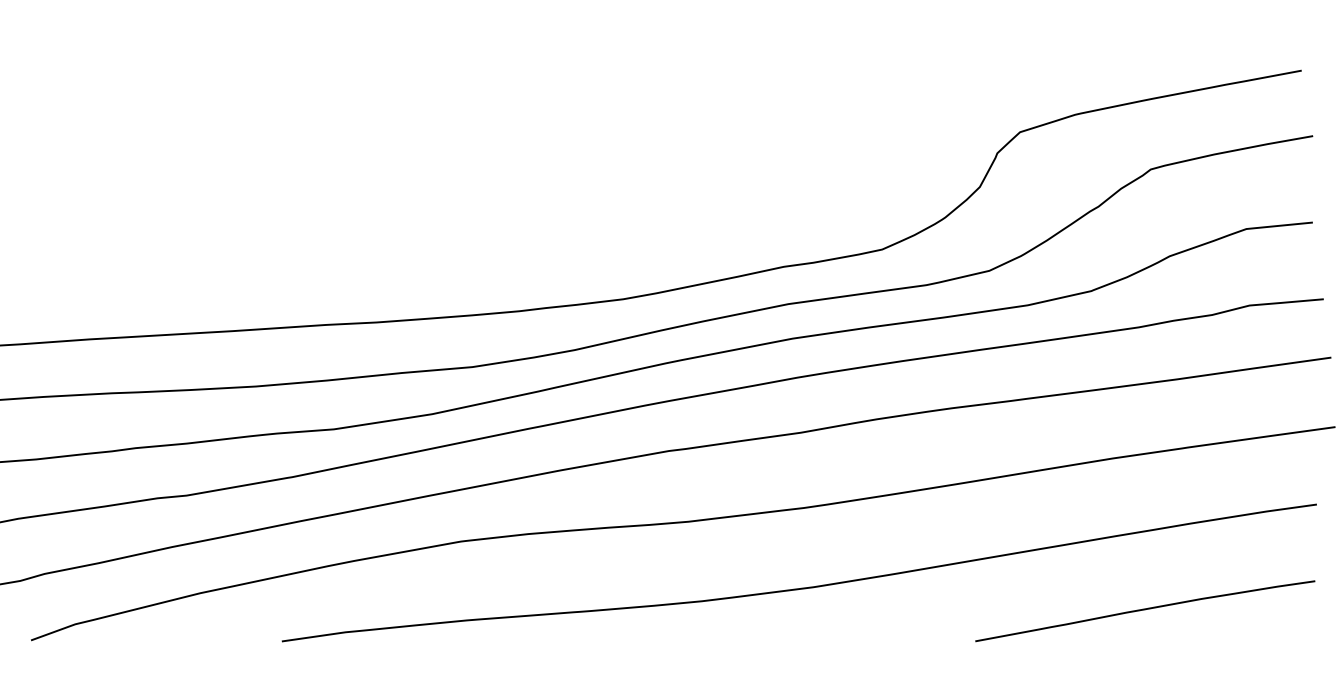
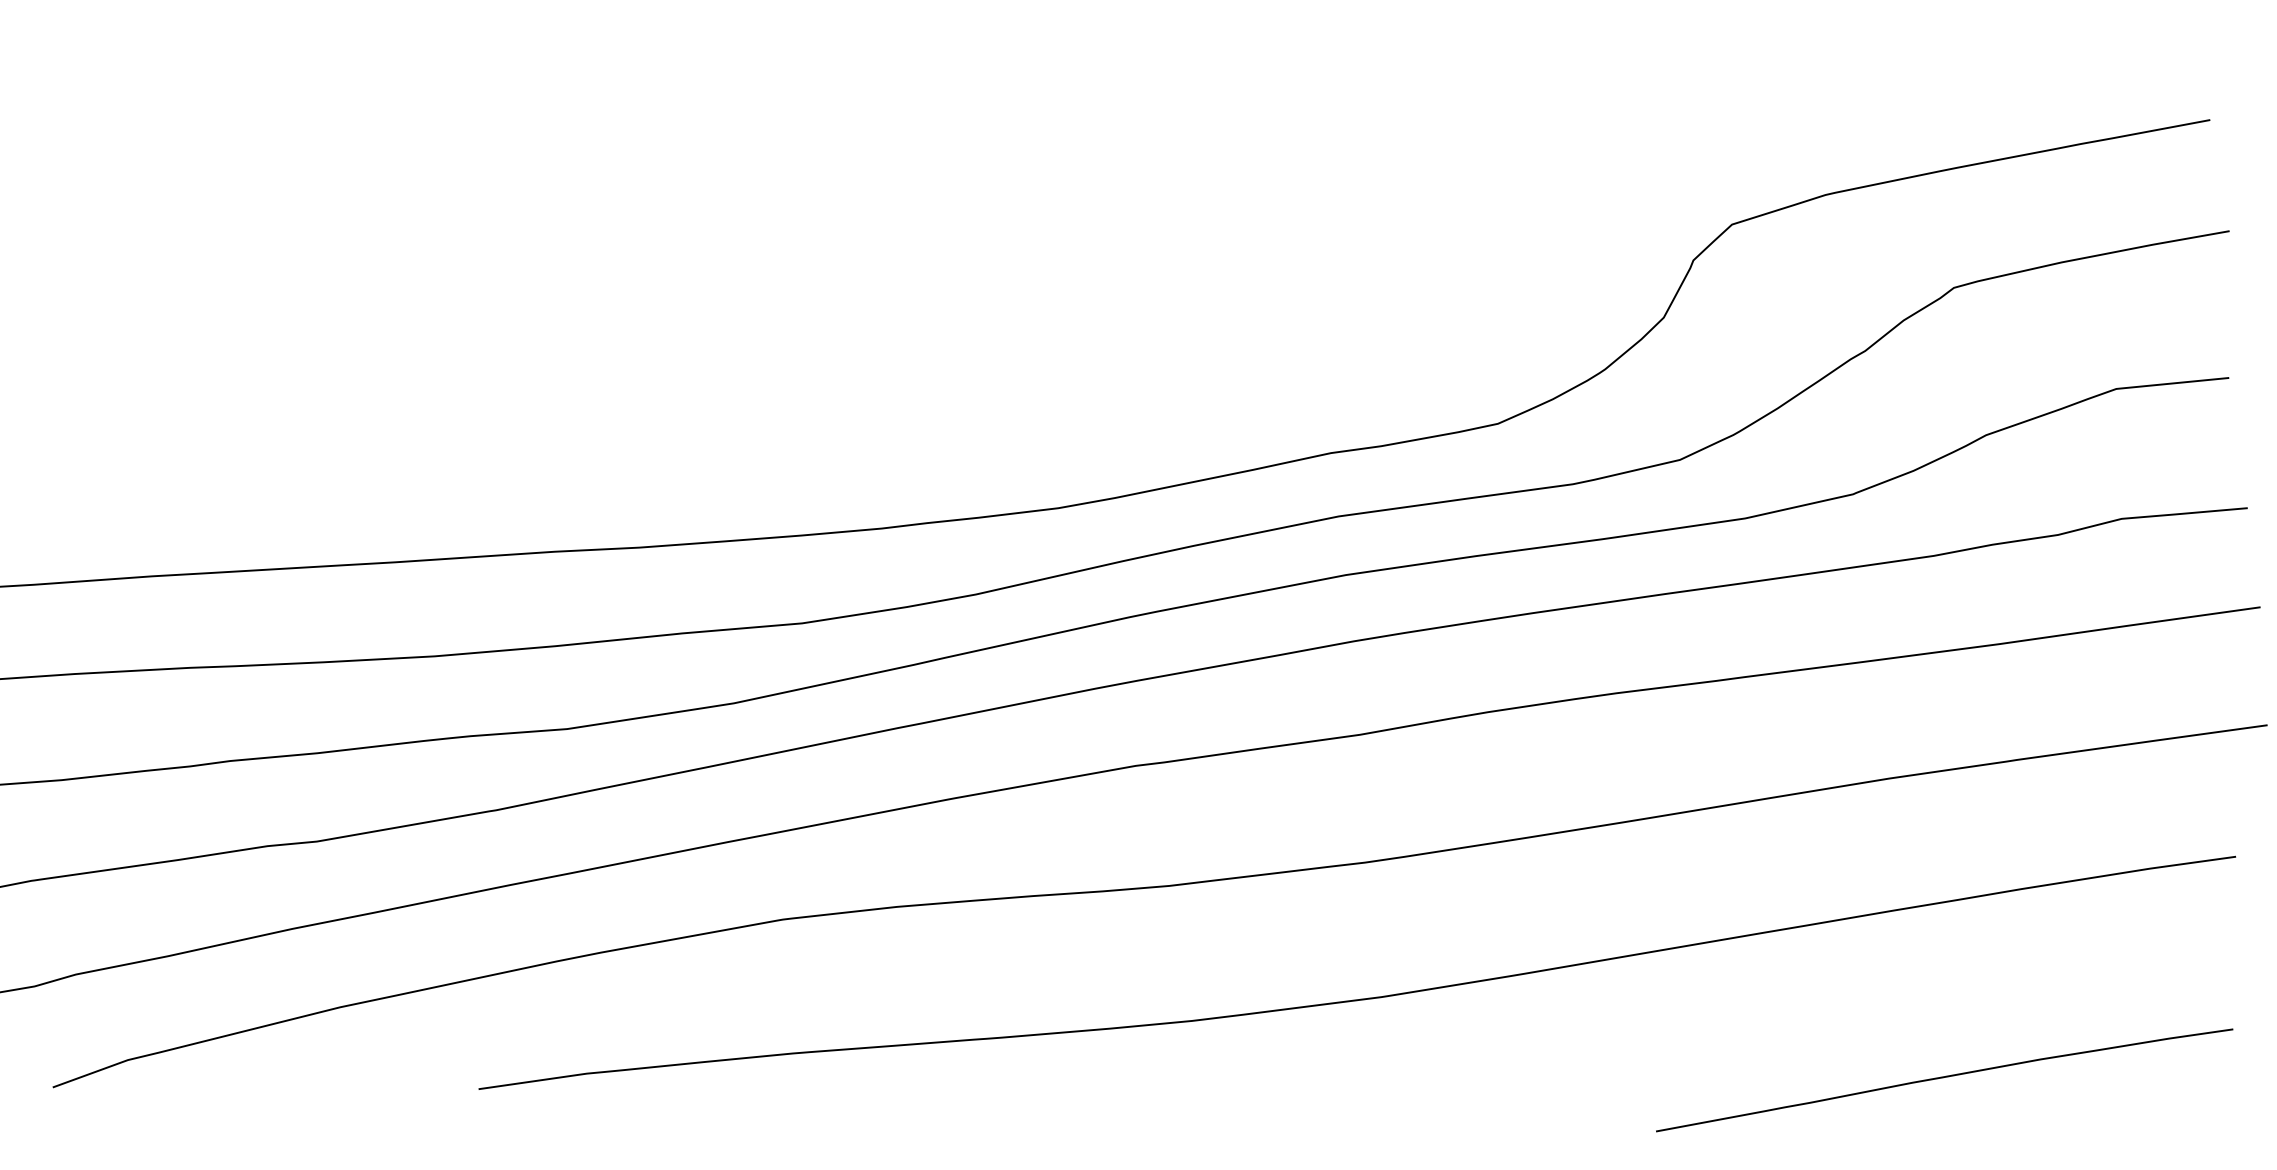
curve: (1145, 610) -> (1945, 1079), moved

